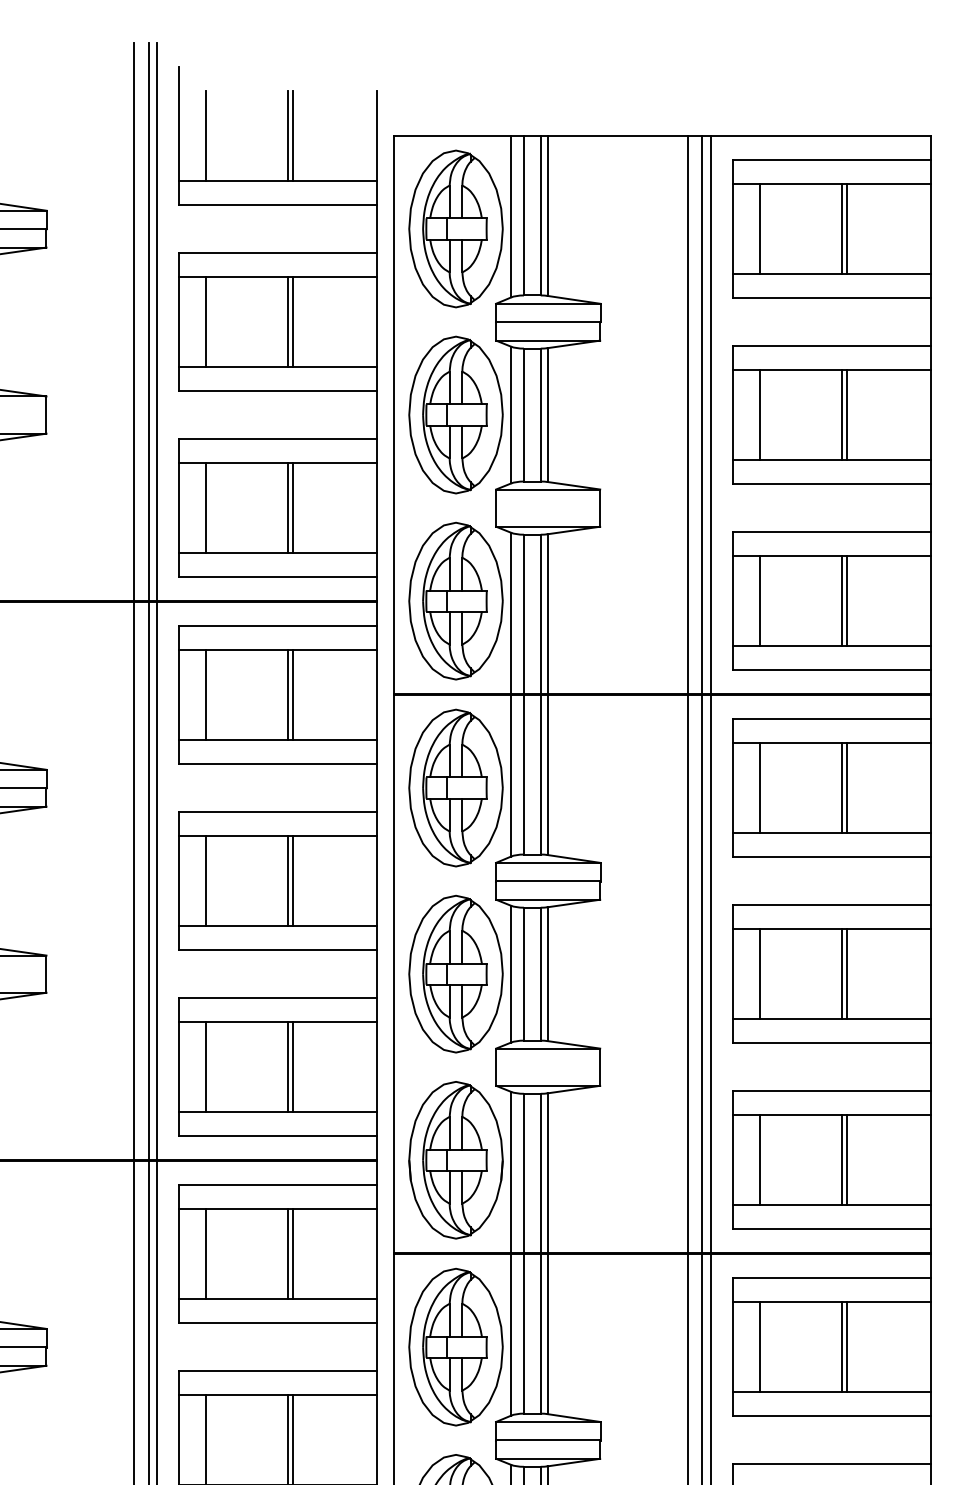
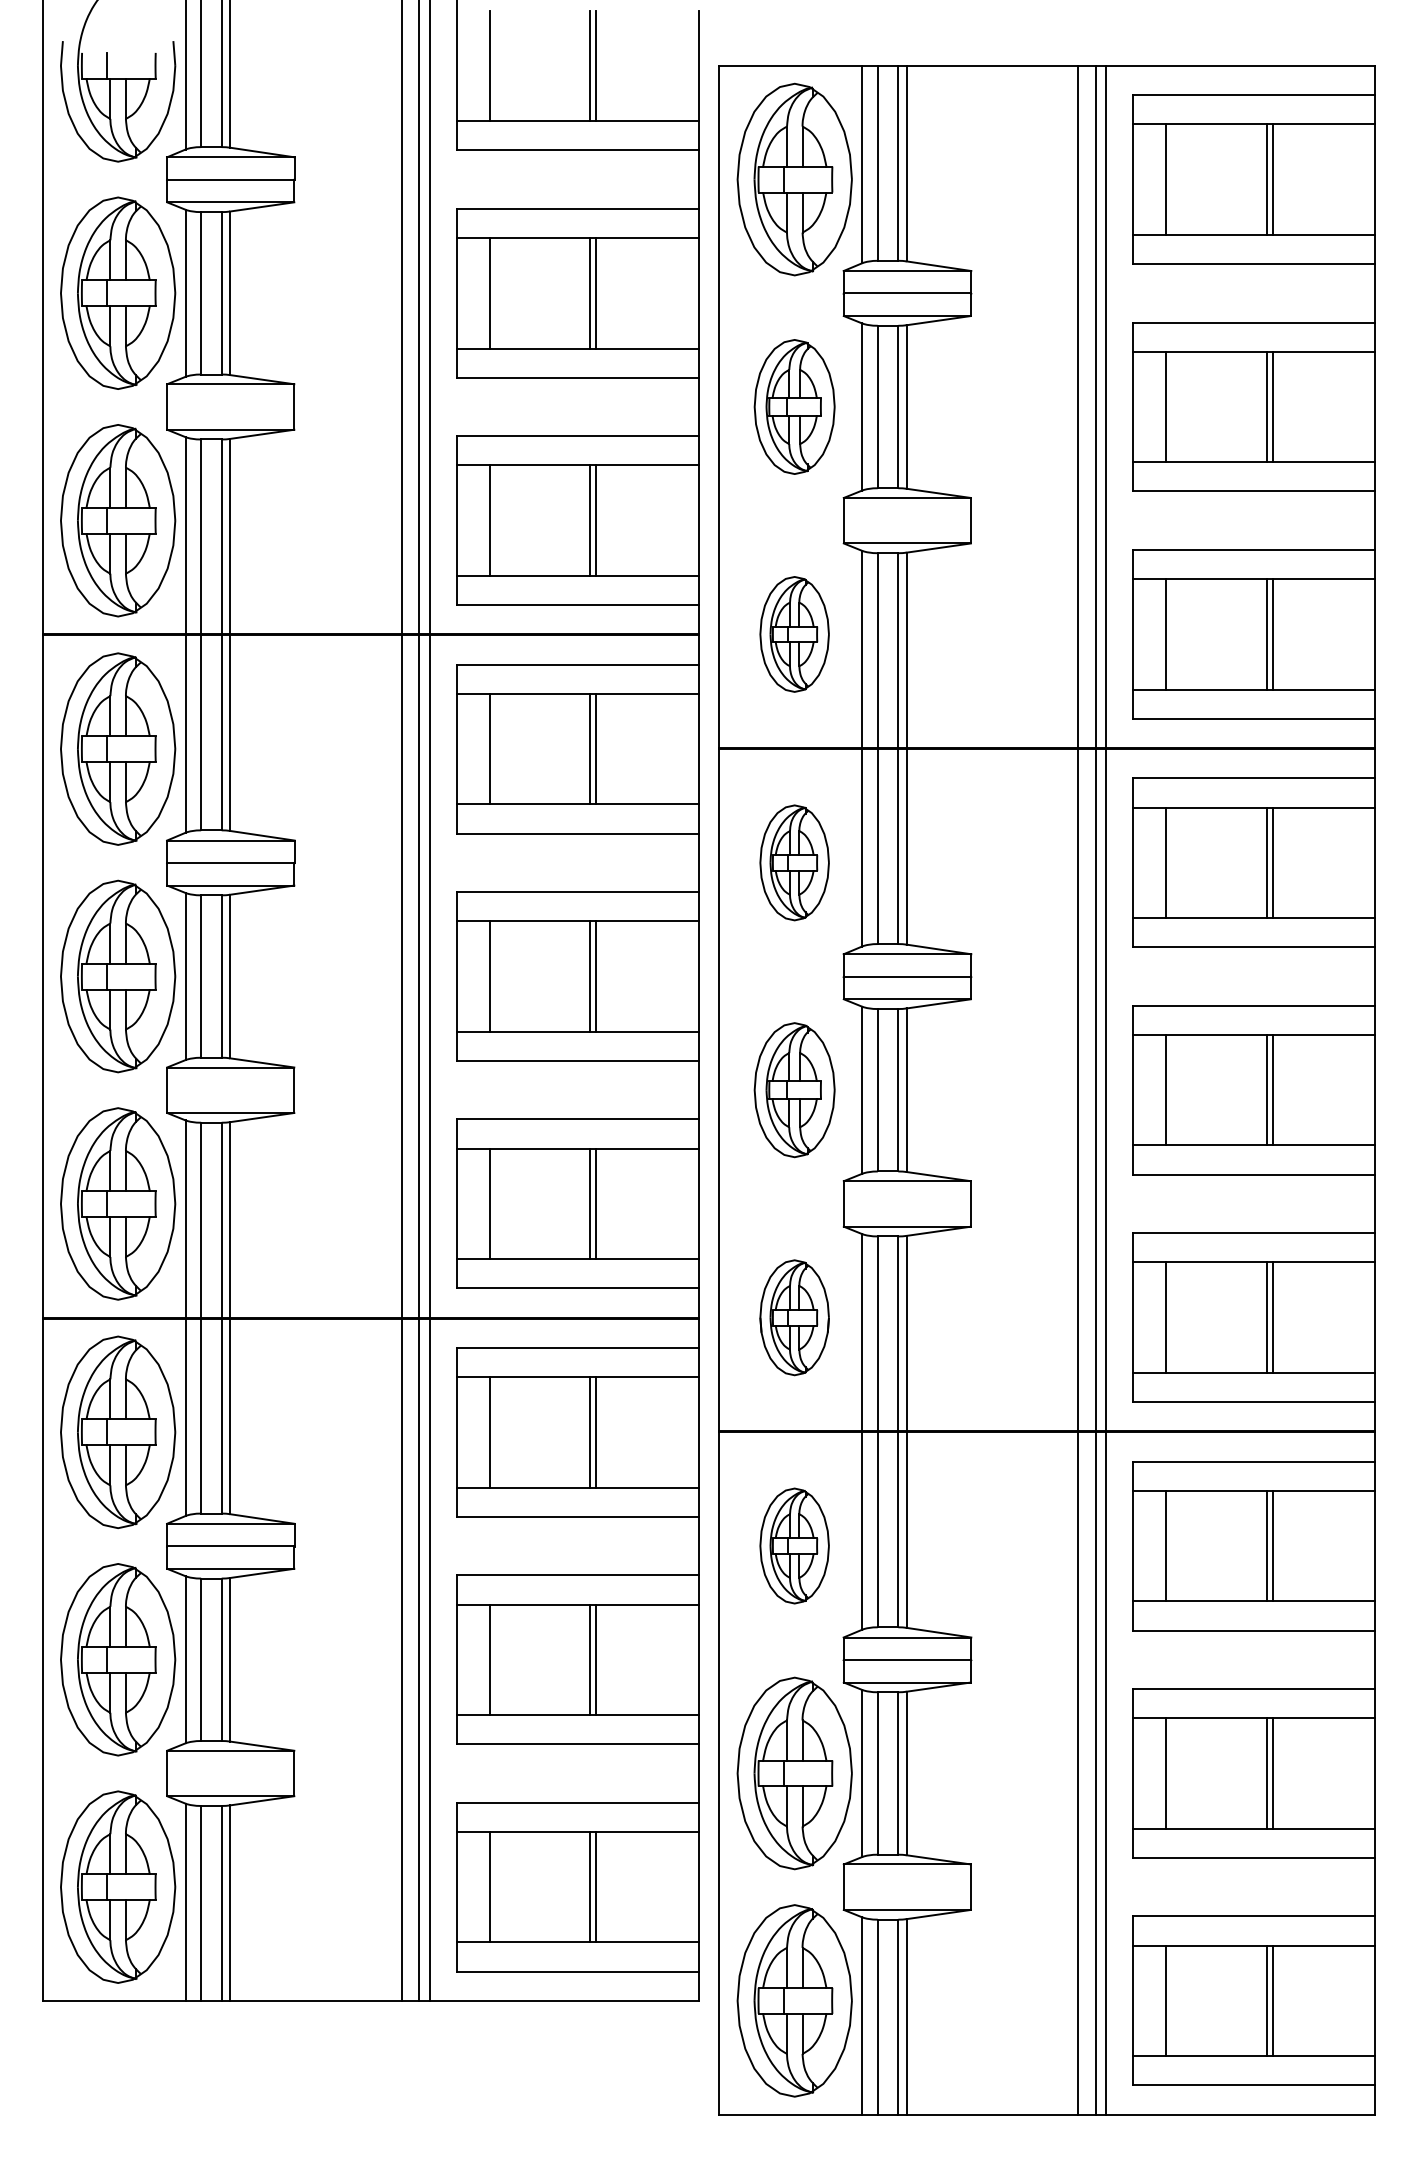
part: (455, 414) -> (794, 406), size x0.7
part: (455, 601) -> (794, 634), size x0.6
part: (455, 787) -> (794, 862), size x0.6
part: (455, 973) -> (794, 1089), size x0.7
part: (455, 1160) -> (794, 1317), size x0.6
part: (455, 1346) -> (794, 1545), size x0.6

